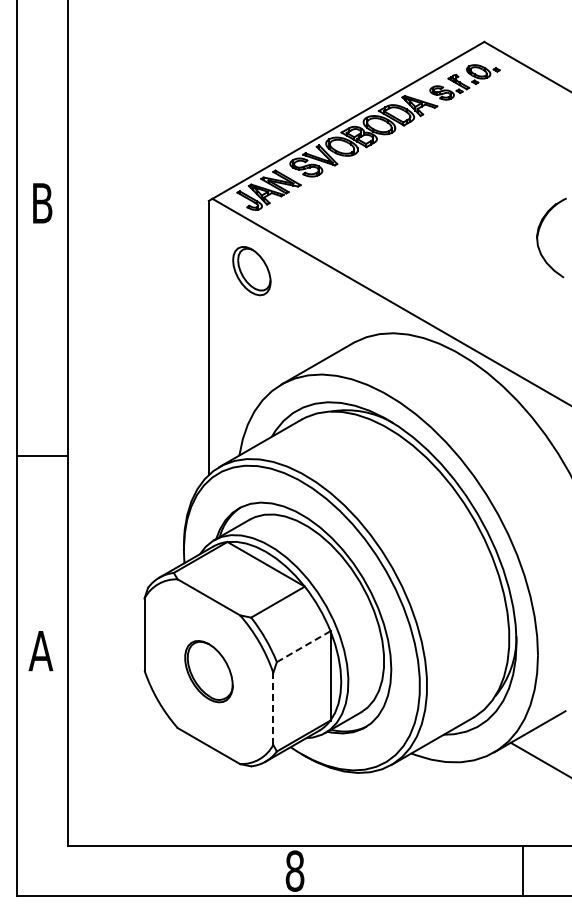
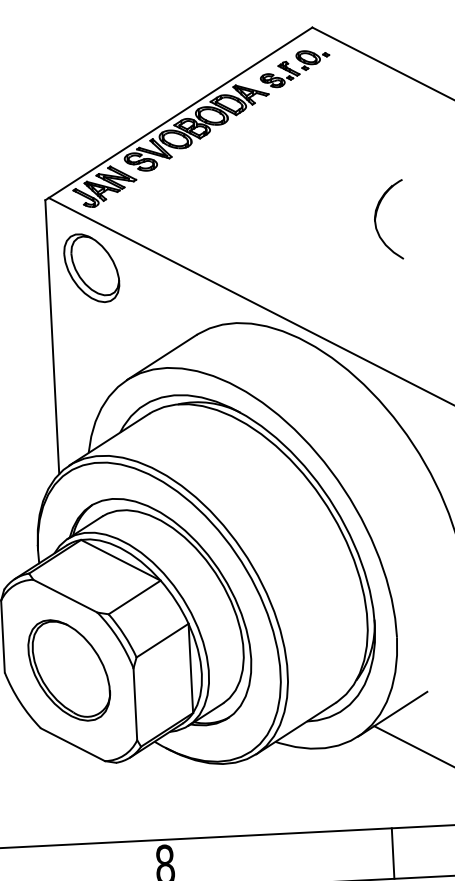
part: (251, 270) -> (91, 267), size x1.43
line: (303, 646) -> (162, 640), dashed -> solid
part: (208, 671) -> (68, 670), size x1.67
line: (273, 708) -> (135, 703), dashed -> solid

